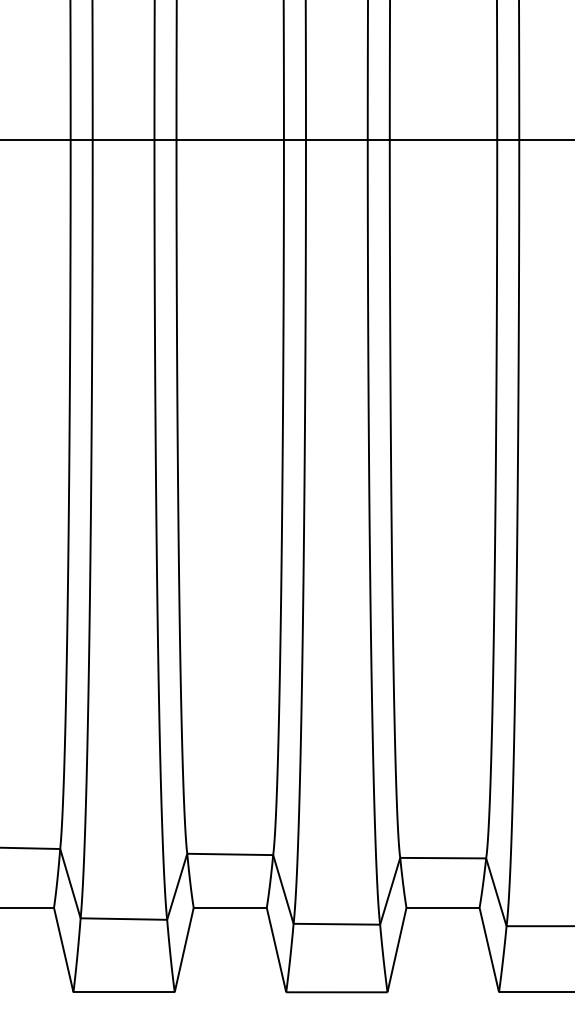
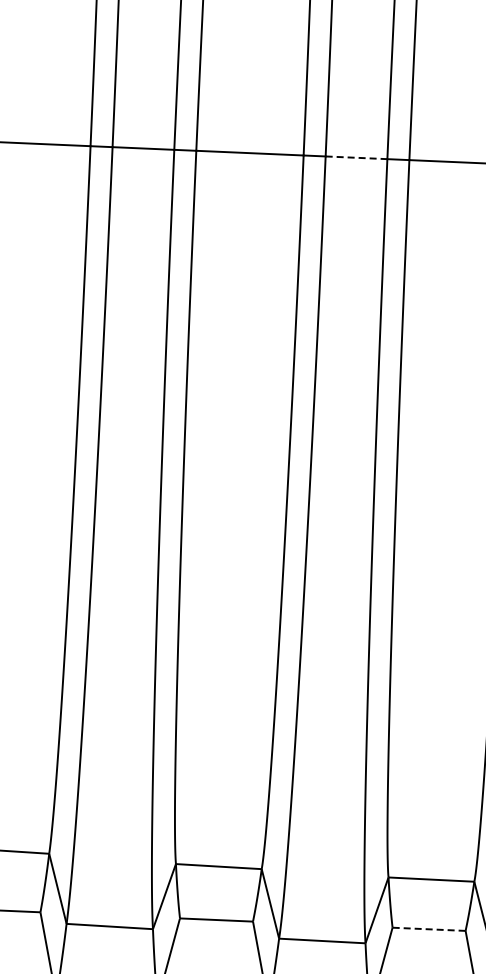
line: (336, 140) -> (356, 157), solid -> dashed
line: (442, 907) -> (428, 928), solid -> dashed

